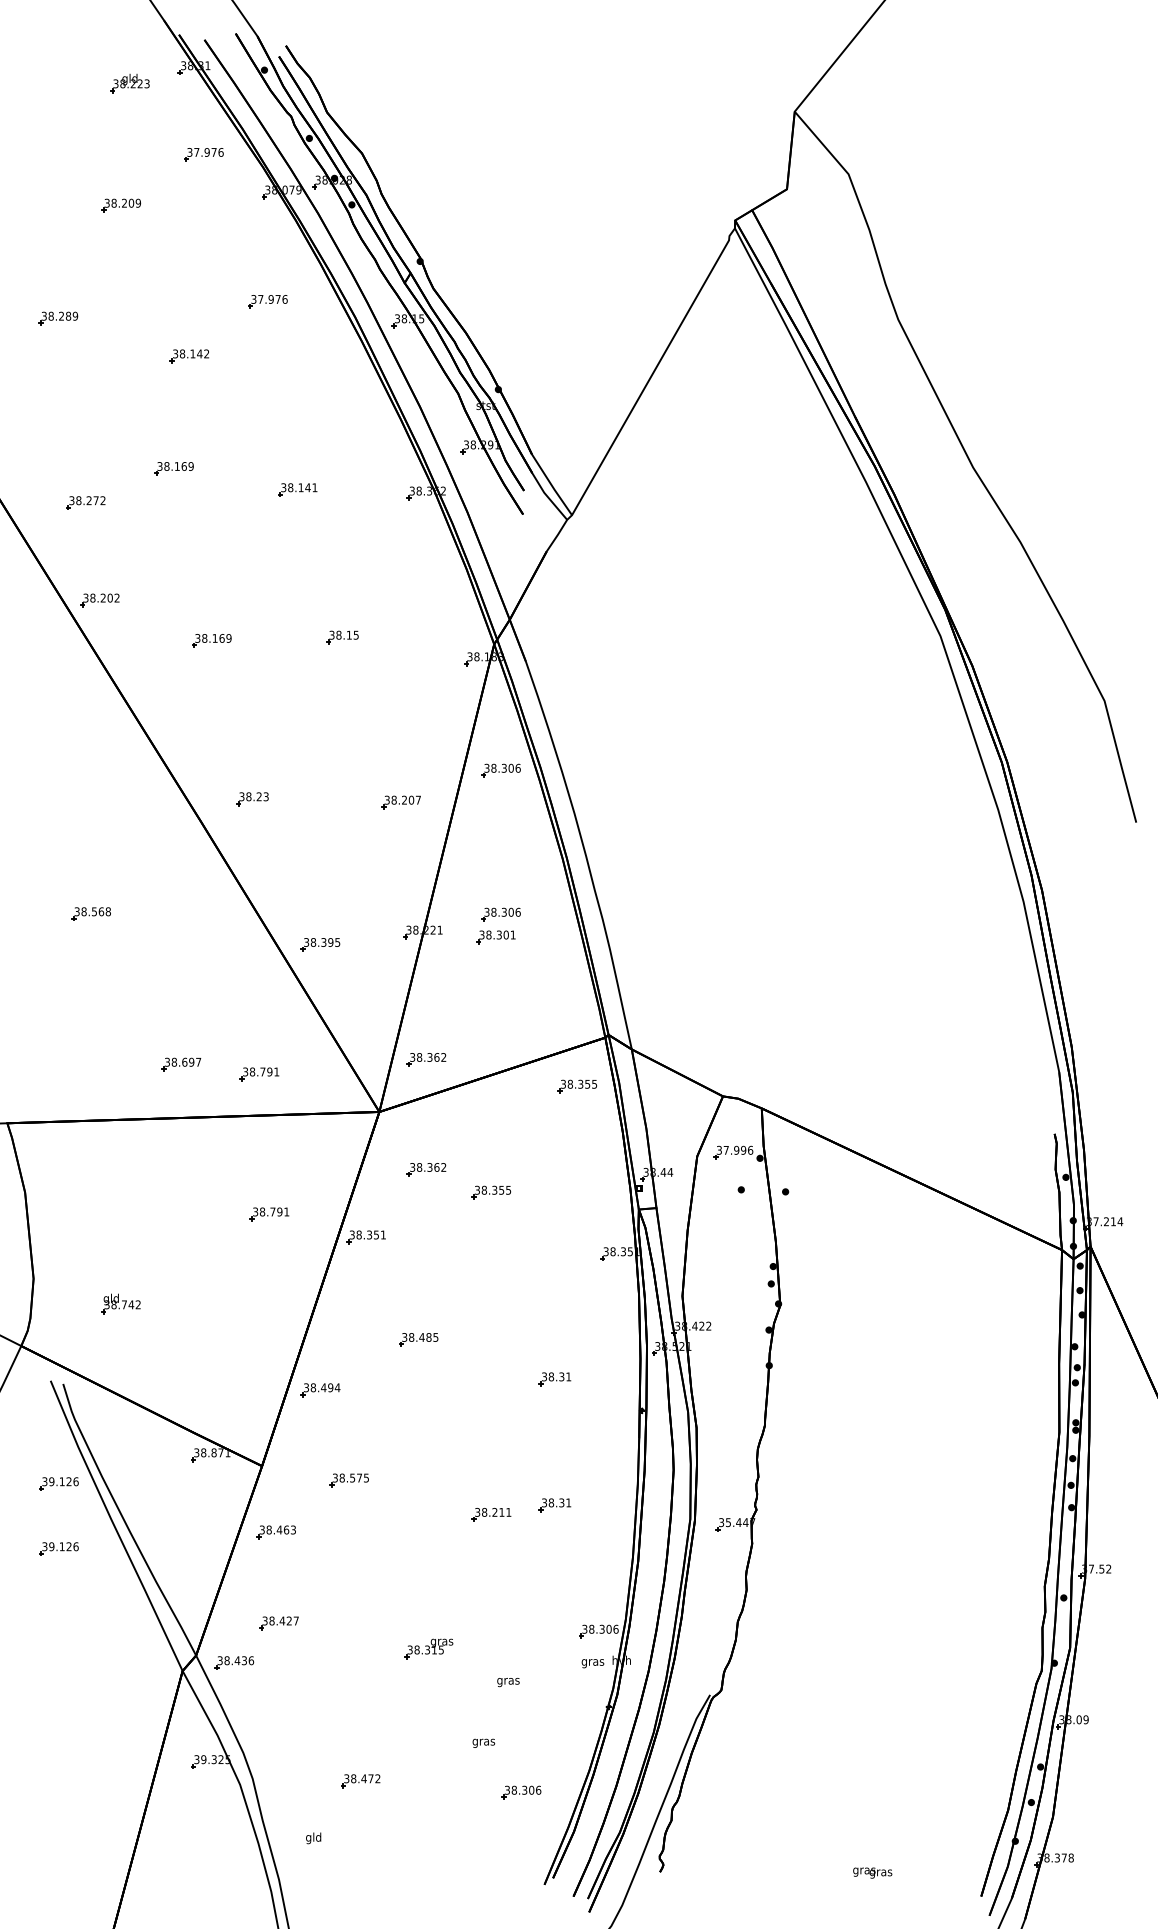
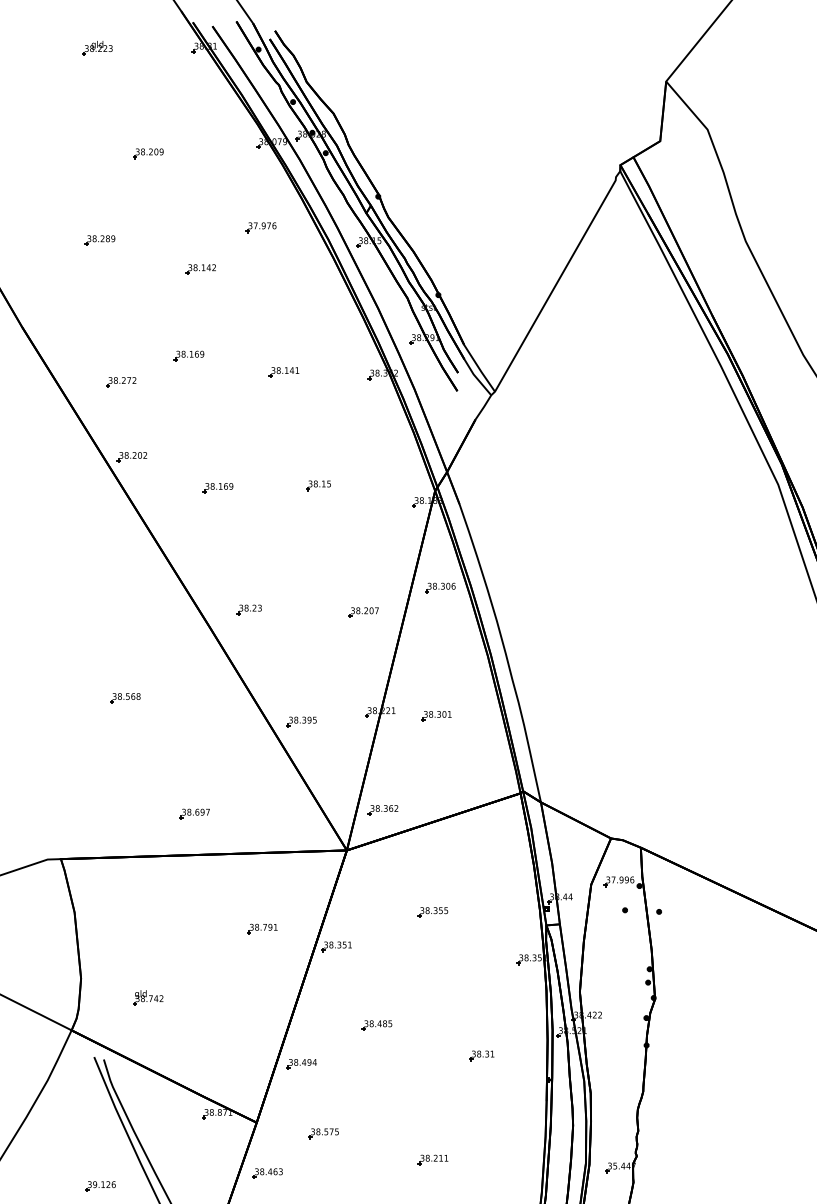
part: (129, 83) -> (97, 48), moved
part: (203, 154) -> (211, 114), removed
part: (500, 914) -> (440, 698), removed
part: (259, 1074) -> (254, 821), removed
part: (577, 1086) -> (499, 830), removed
part: (426, 1169) -> (383, 894), removed
part: (58, 1483) -> (100, 1136), removed
part: (554, 1505) -> (481, 1152), removed

